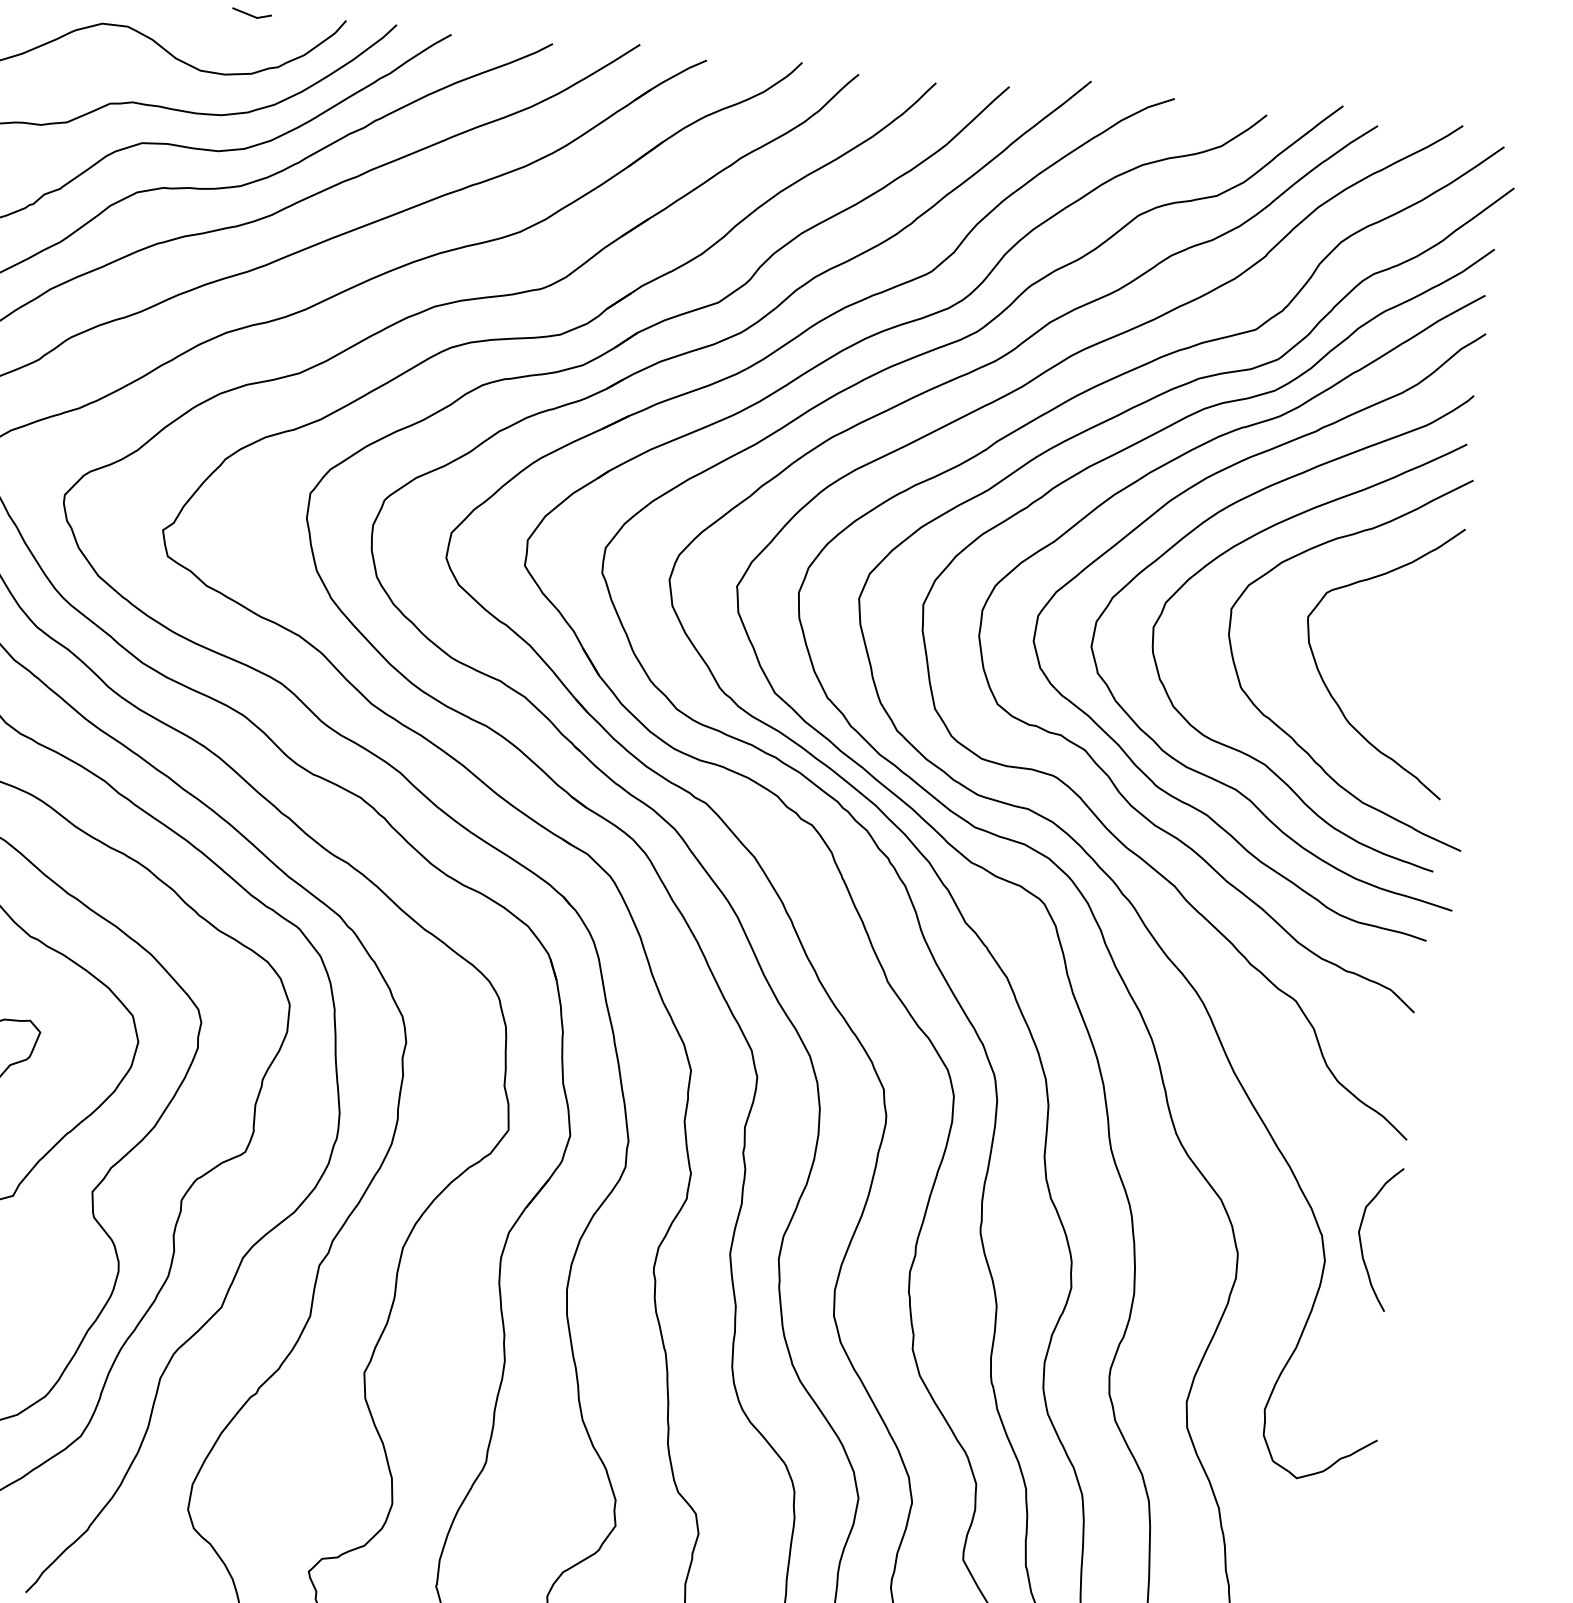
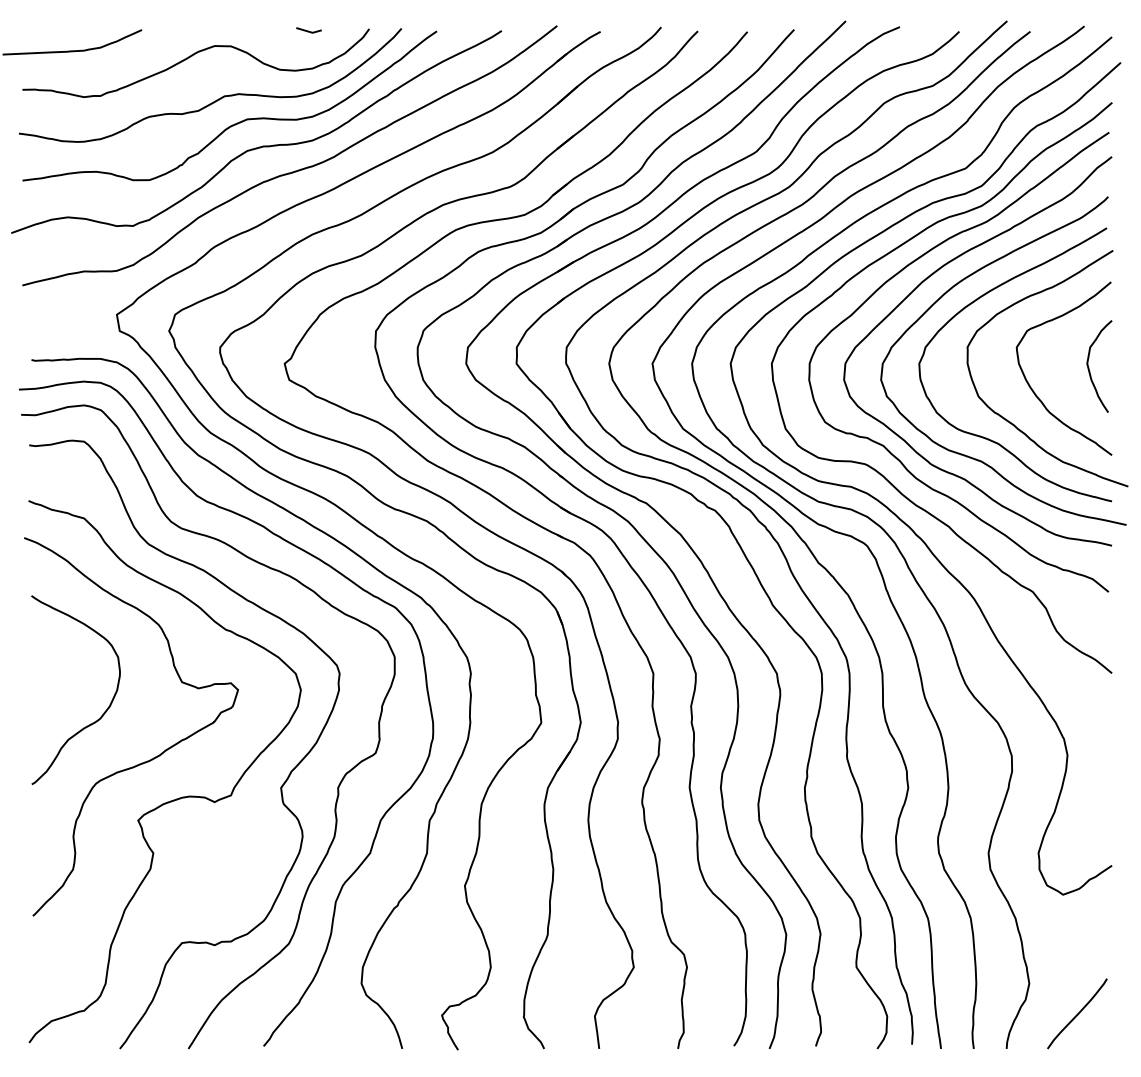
curve: (1361, 1238) -> (1089, 367), moved

